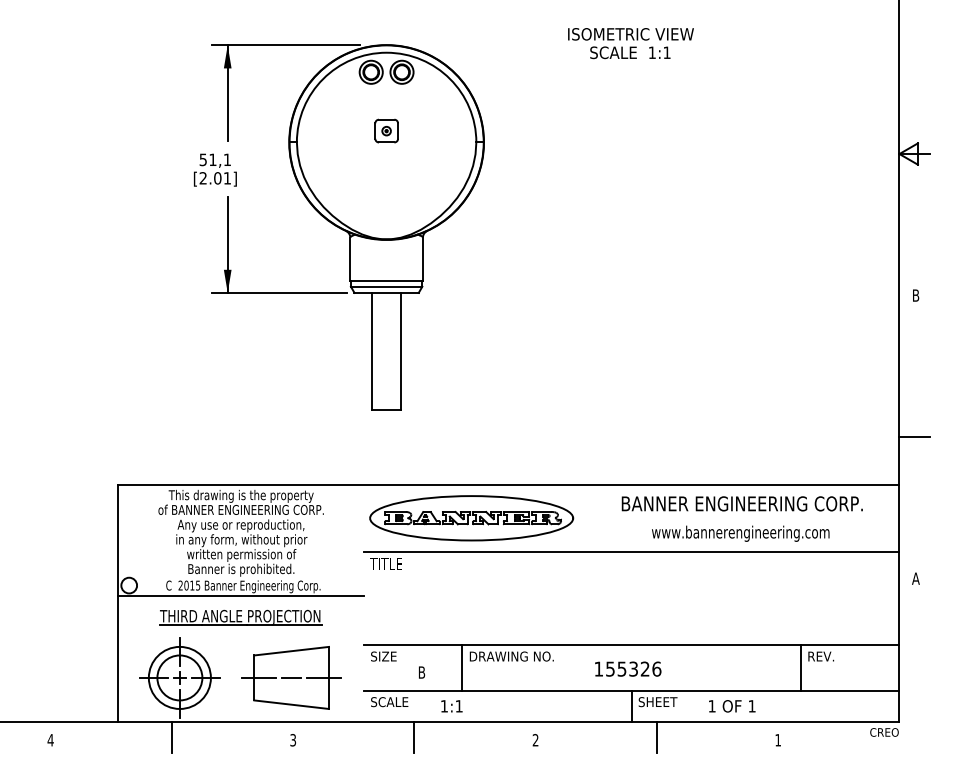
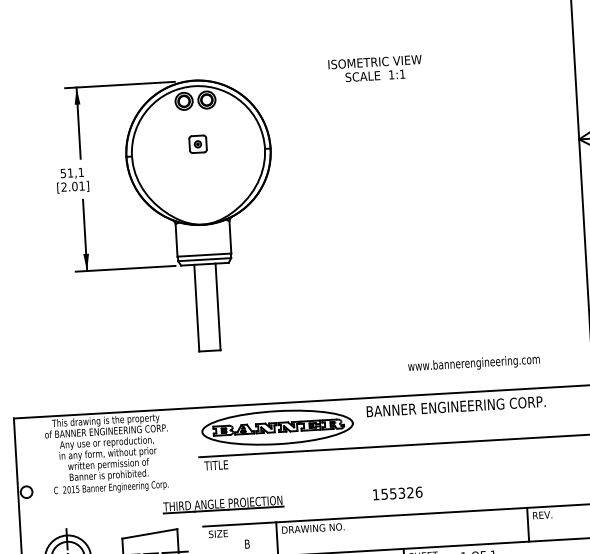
text: (741, 503) -> (455, 406), moved
text: (740, 533) -> (473, 363), moved
line: (240, 596) -> (109, 495), removed
part: (240, 617) -> (223, 504), moved
text: (628, 668) -> (398, 493), moved

